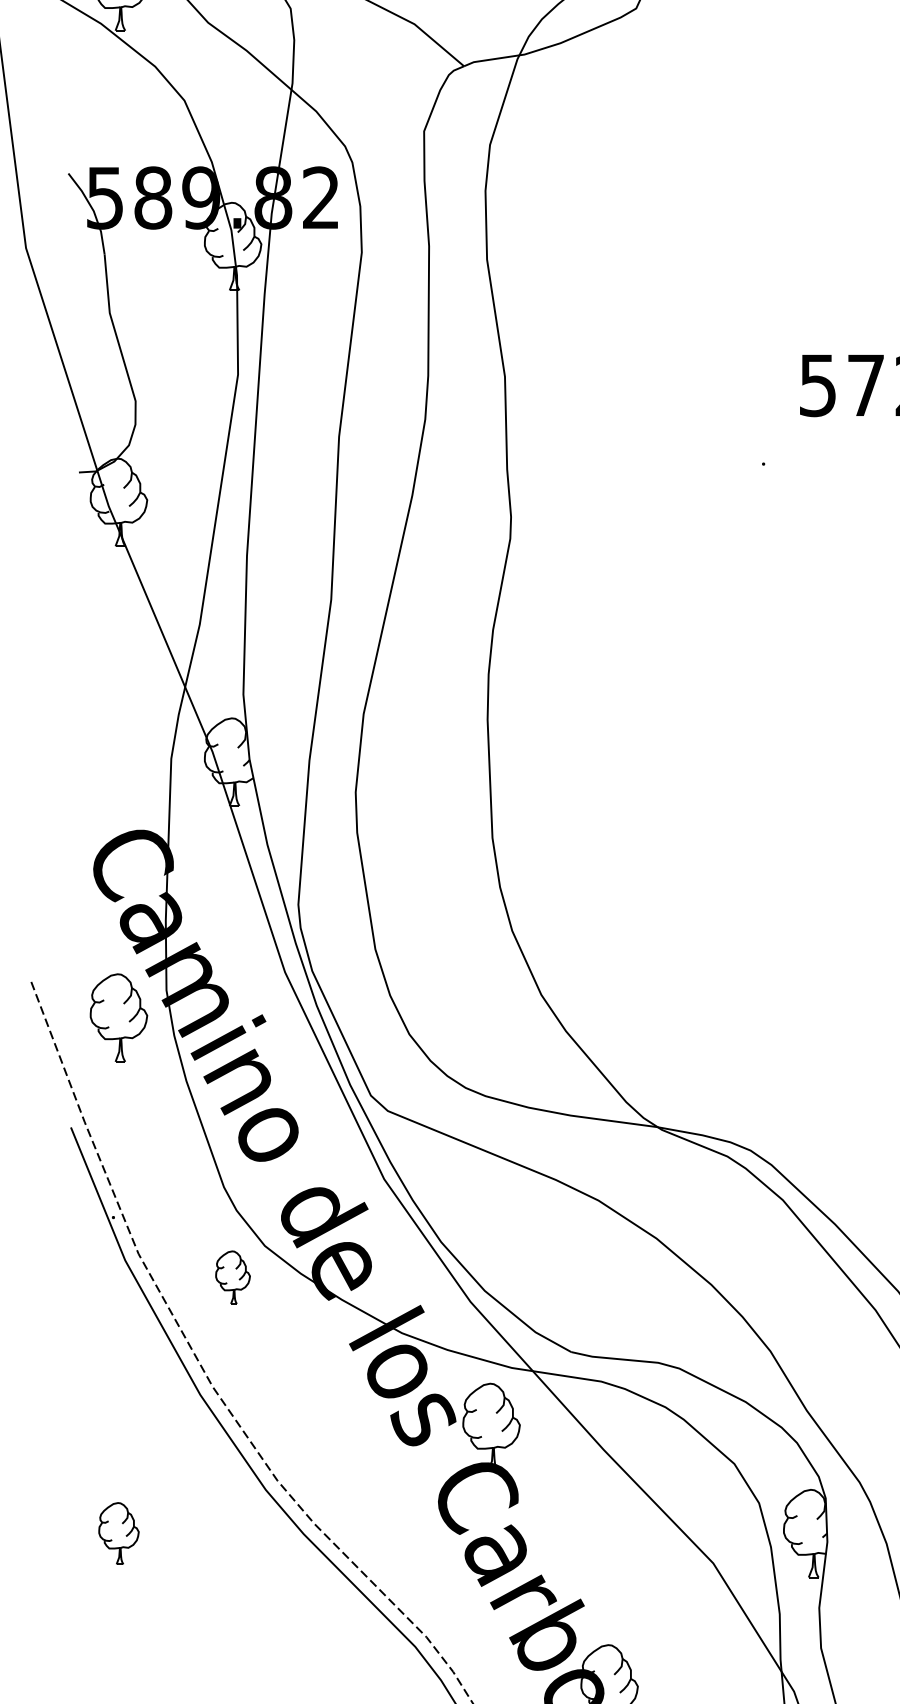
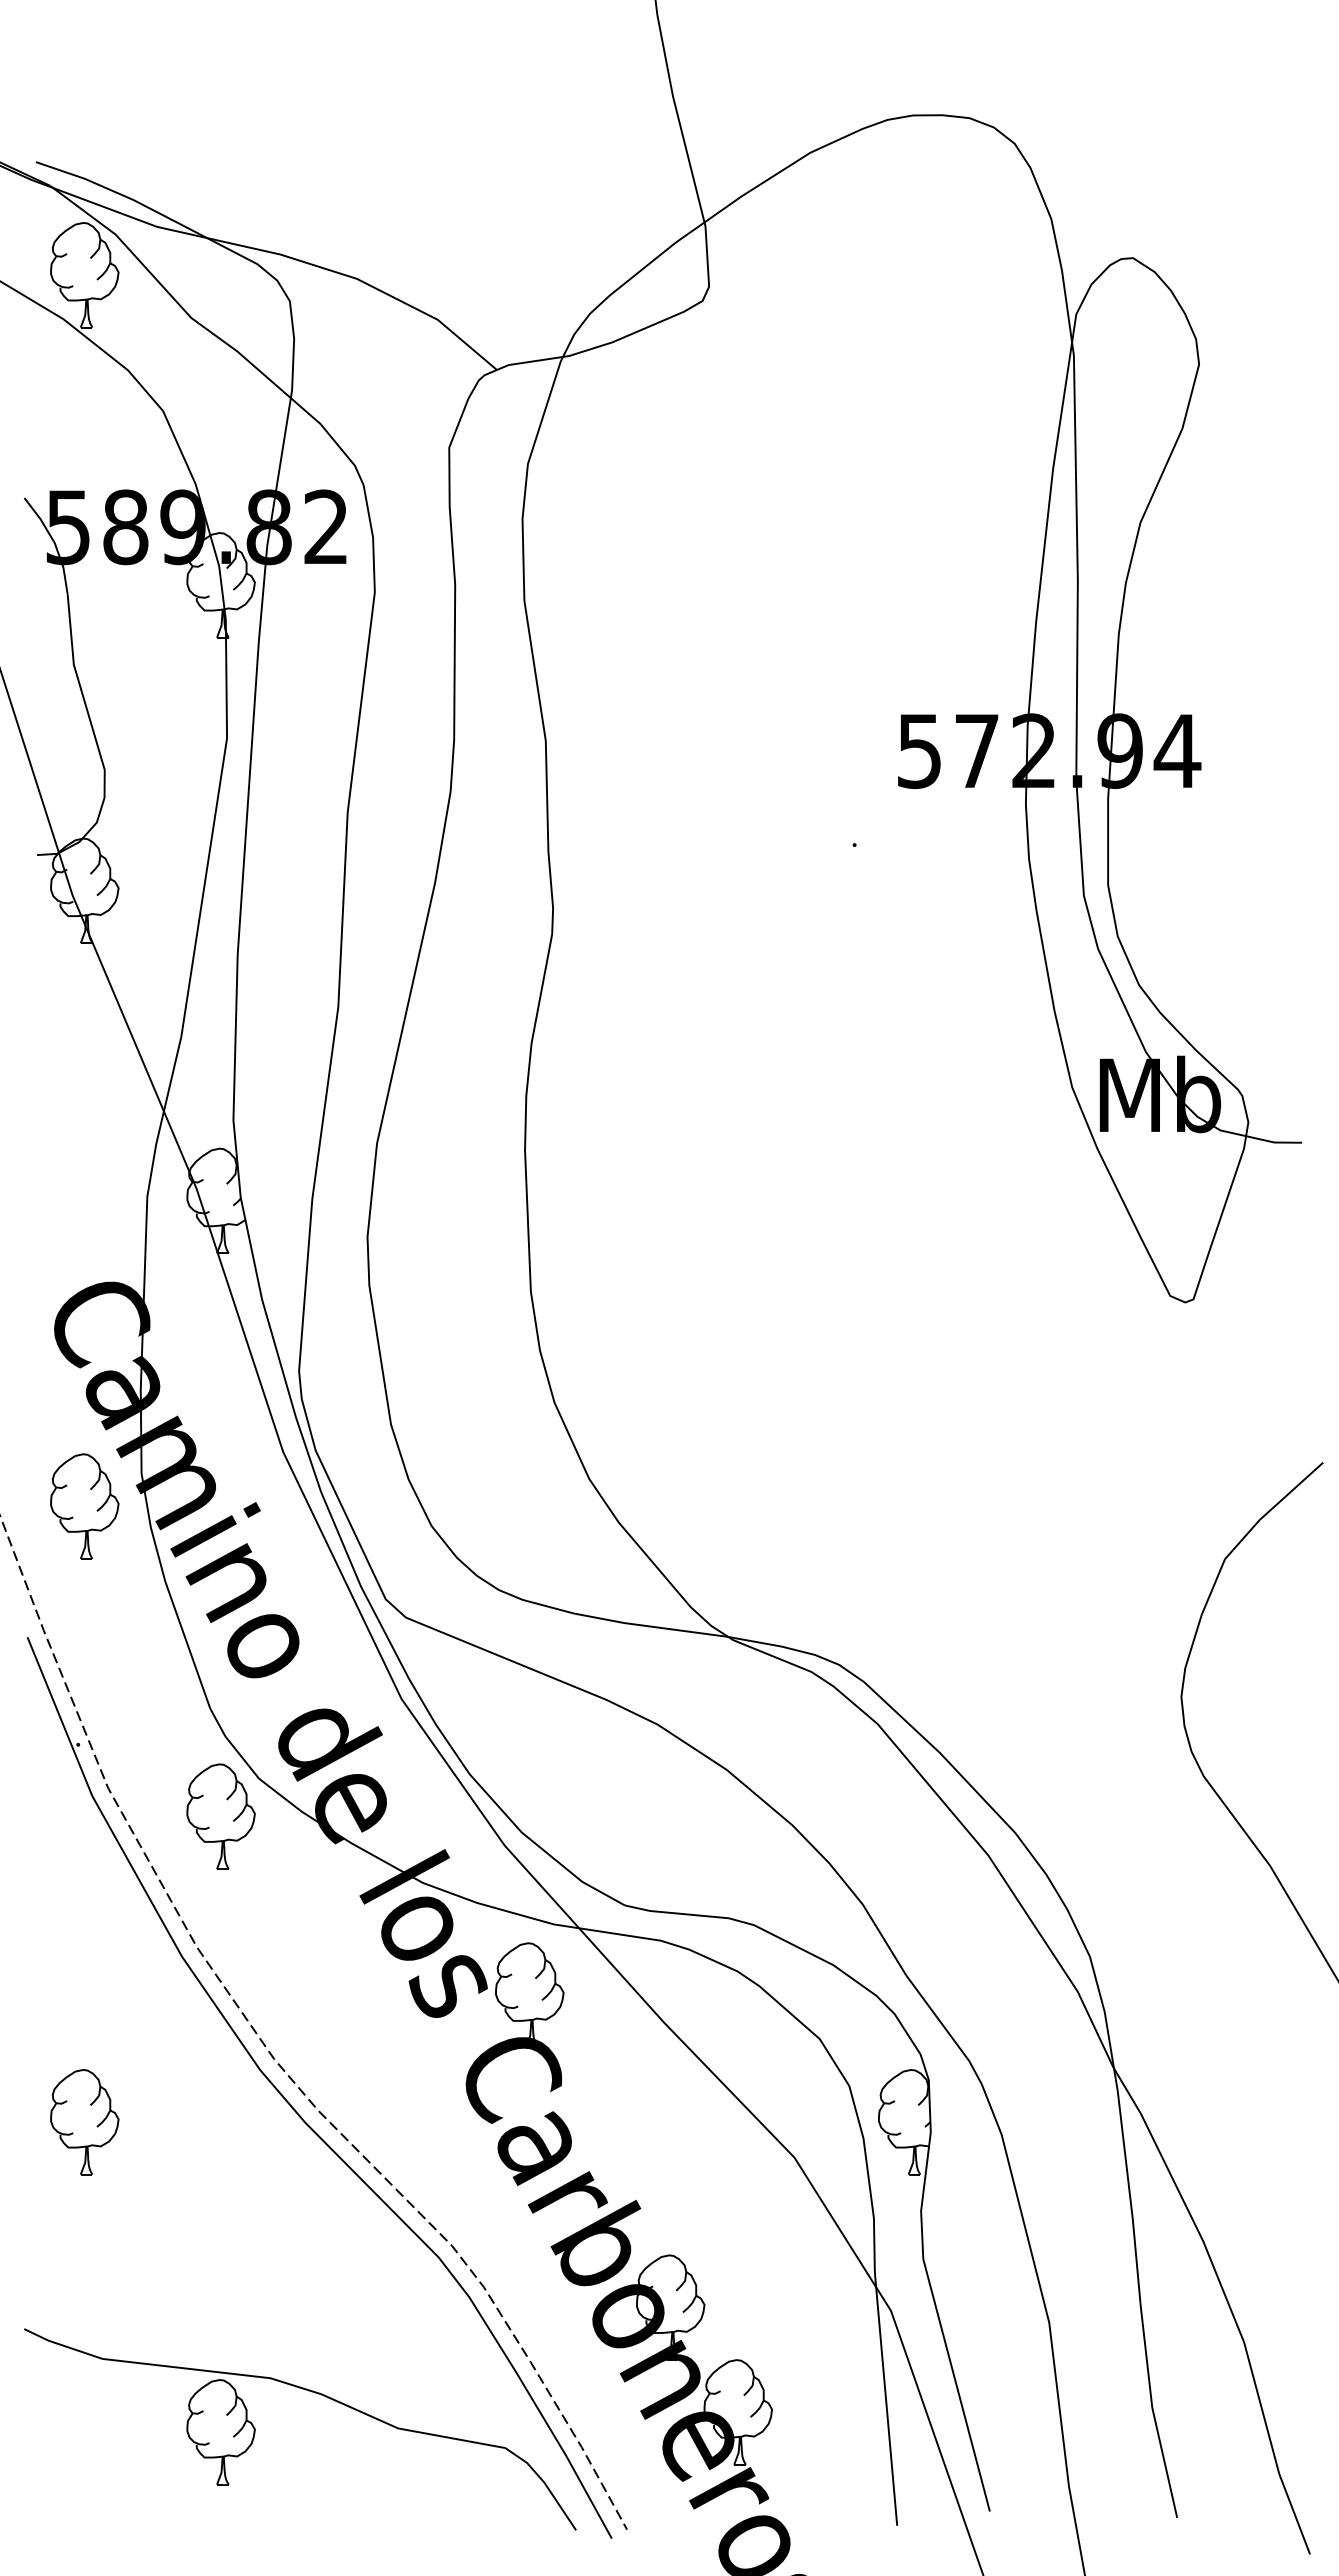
part: (232, 1277) -> (220, 1816), size x1.67
part: (118, 1533) -> (84, 2122), size x1.43

